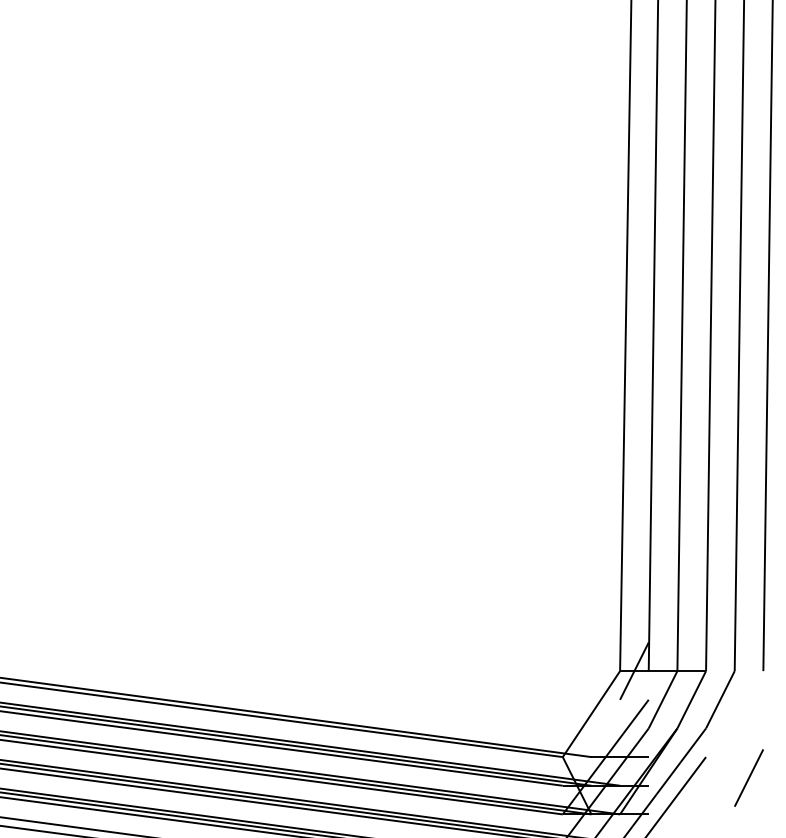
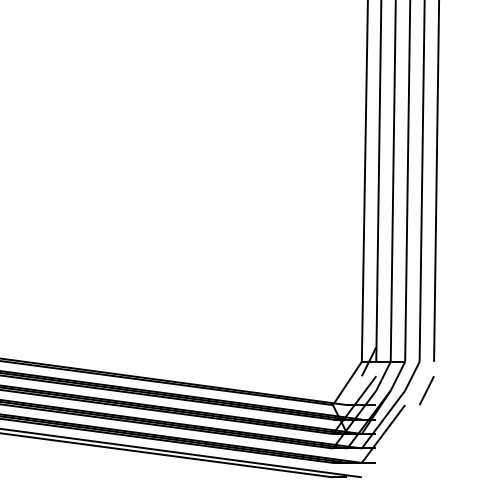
line: (748, 777) -> (426, 390), moved

